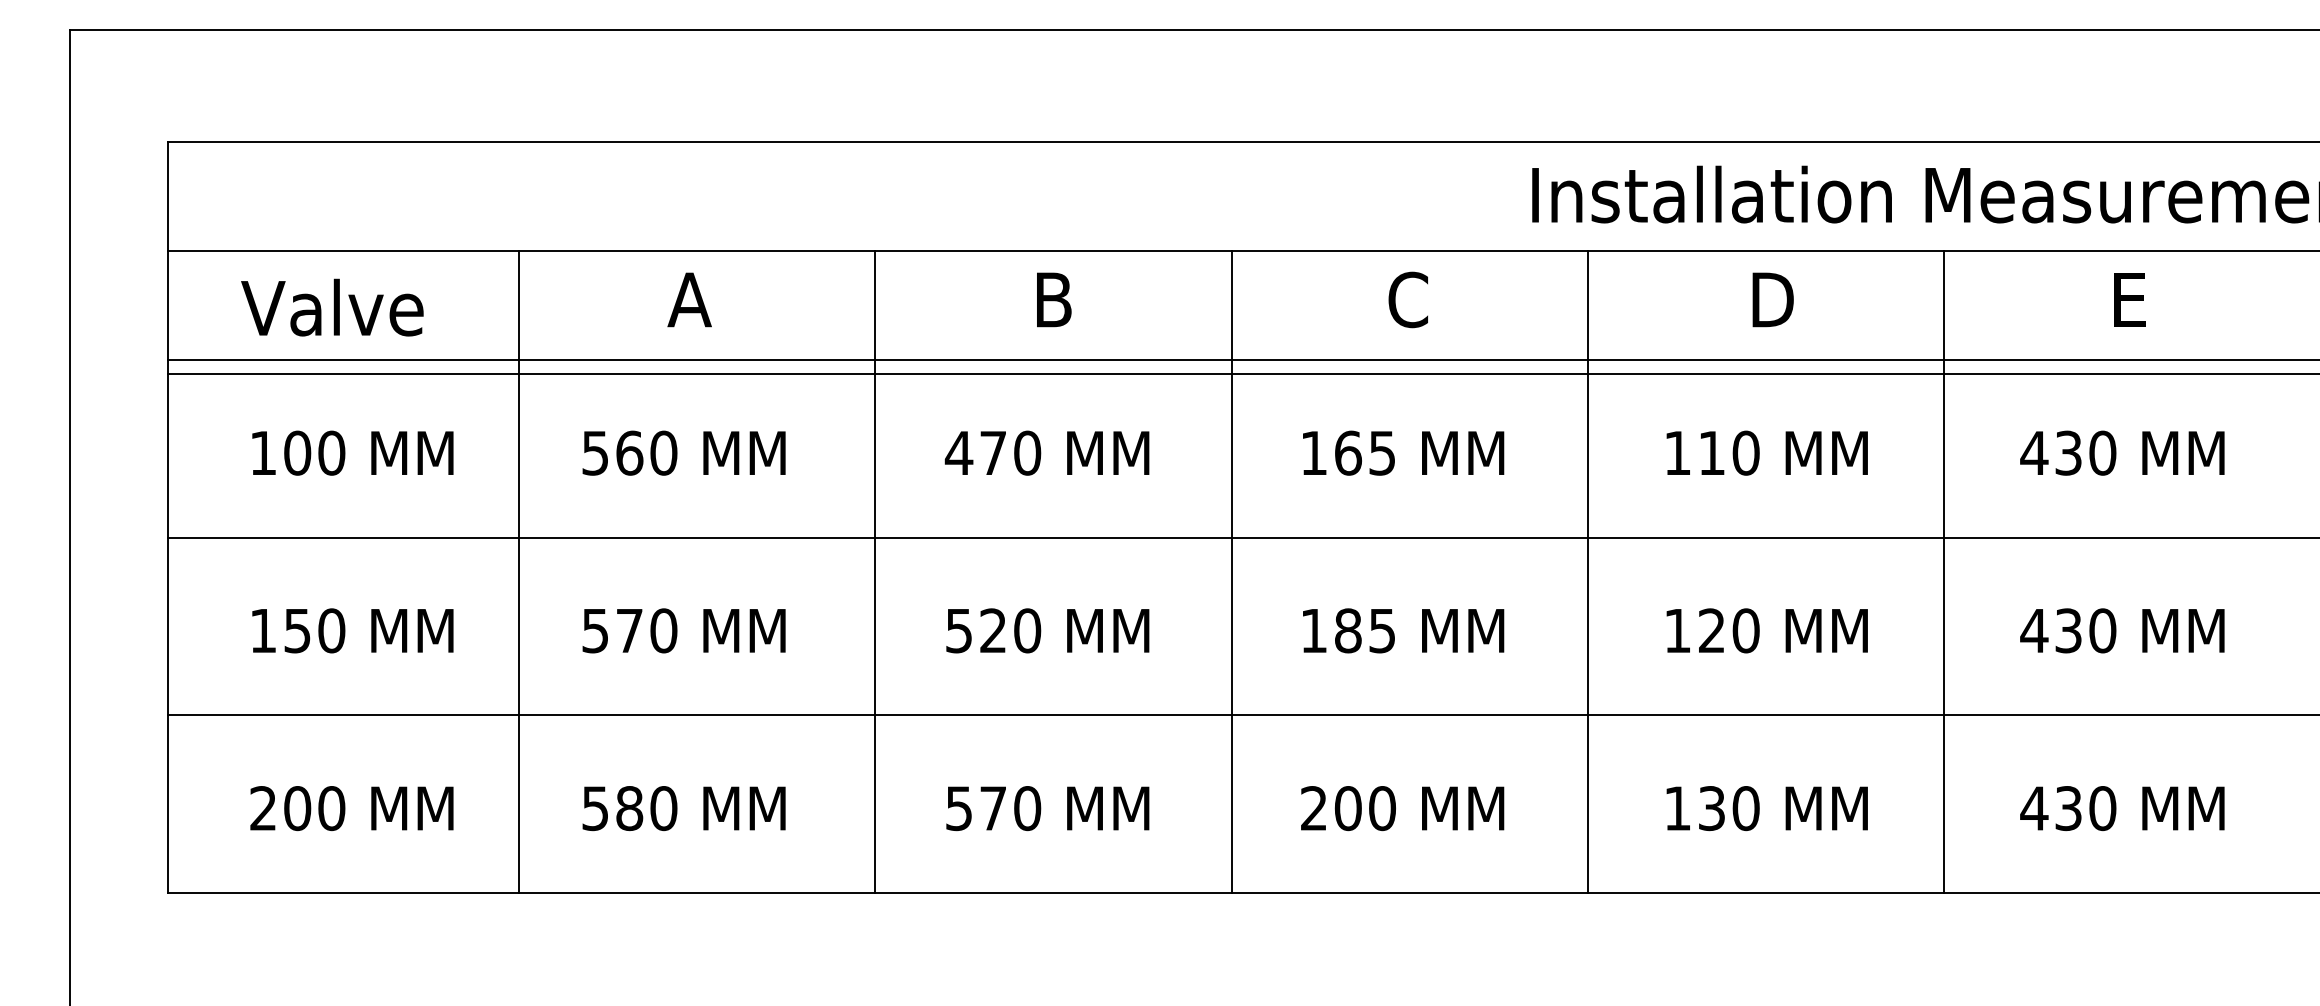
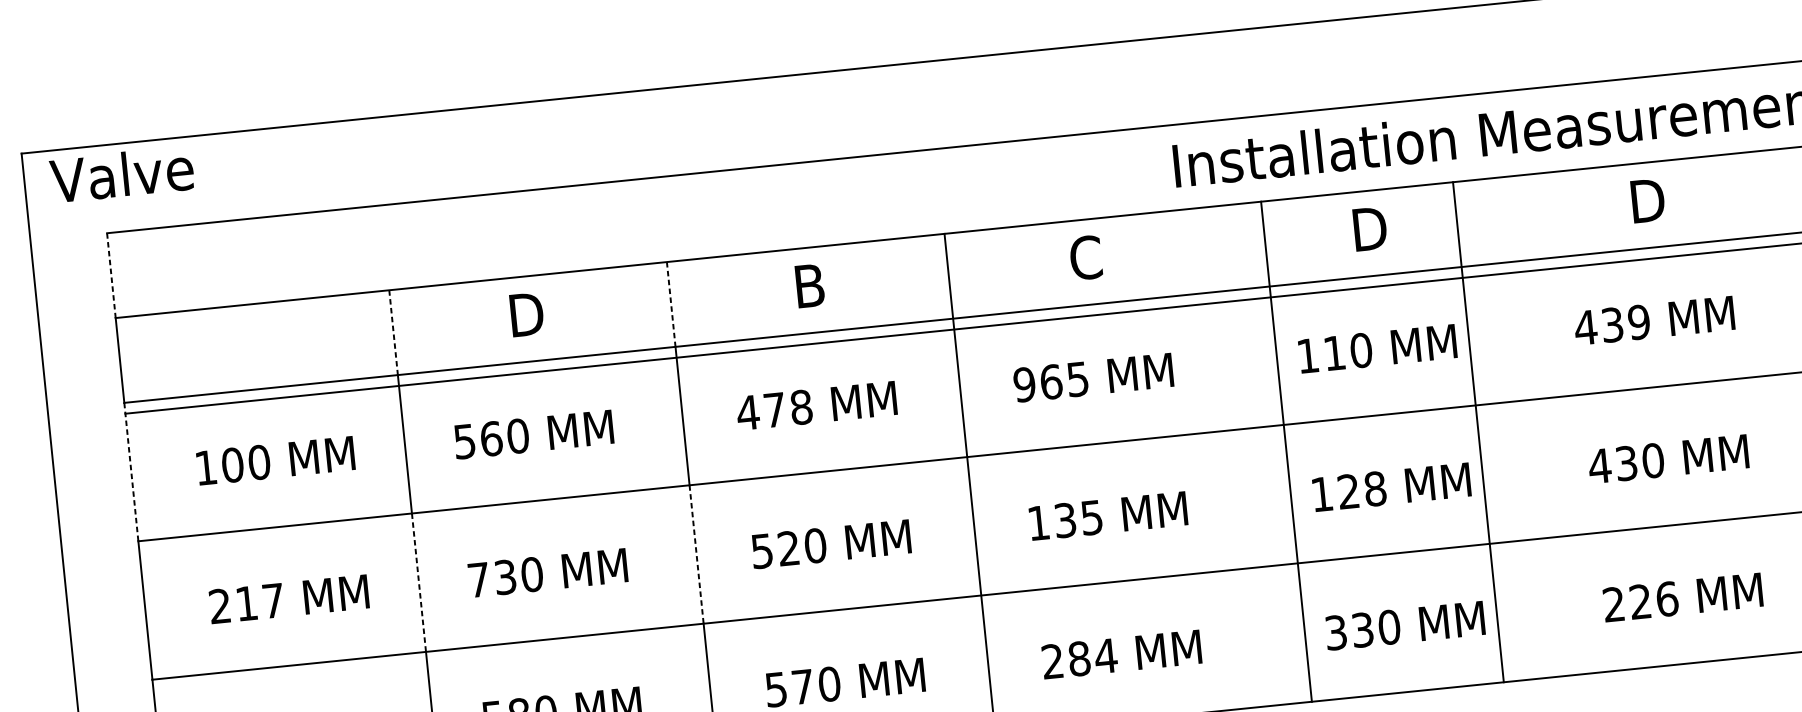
line: (167, 197) -> (111, 276), solid -> dashed
text: (689, 299) -> (525, 314), A -> D
text: (2129, 299) -> (1647, 200), E -> D
line: (519, 306) -> (394, 333), solid -> dashed
line: (875, 306) -> (671, 305), solid -> dashed
text: (332, 307) -> (122, 174), moved
line: (167, 448) -> (131, 471), solid -> dashed
text: (1027, 452) -> (801, 406), 470 -> 478
text: (1313, 452) -> (1024, 384), 165 -> 965
text: (2102, 452) -> (1638, 321), 430 -> 439
line: (1588, 572) -> (1286, 452), moved
line: (1944, 572) -> (1478, 432), moved
line: (519, 626) -> (419, 582), solid -> dashed
line: (875, 626) -> (696, 554), solid -> dashed
text: (297, 630) -> (246, 603), 150 -> 217
text: (612, 630) -> (492, 578), 570 -> 730
text: (1348, 630) -> (1065, 520), 185 -> 135
text: (1745, 630) -> (1374, 488), 120 -> 128
text: (1365, 808) -> (1092, 657), 200 -> 284
text: (1677, 808) -> (1335, 632), 130 -> 330
text: (2068, 808) -> (1640, 601), 430 -> 226

